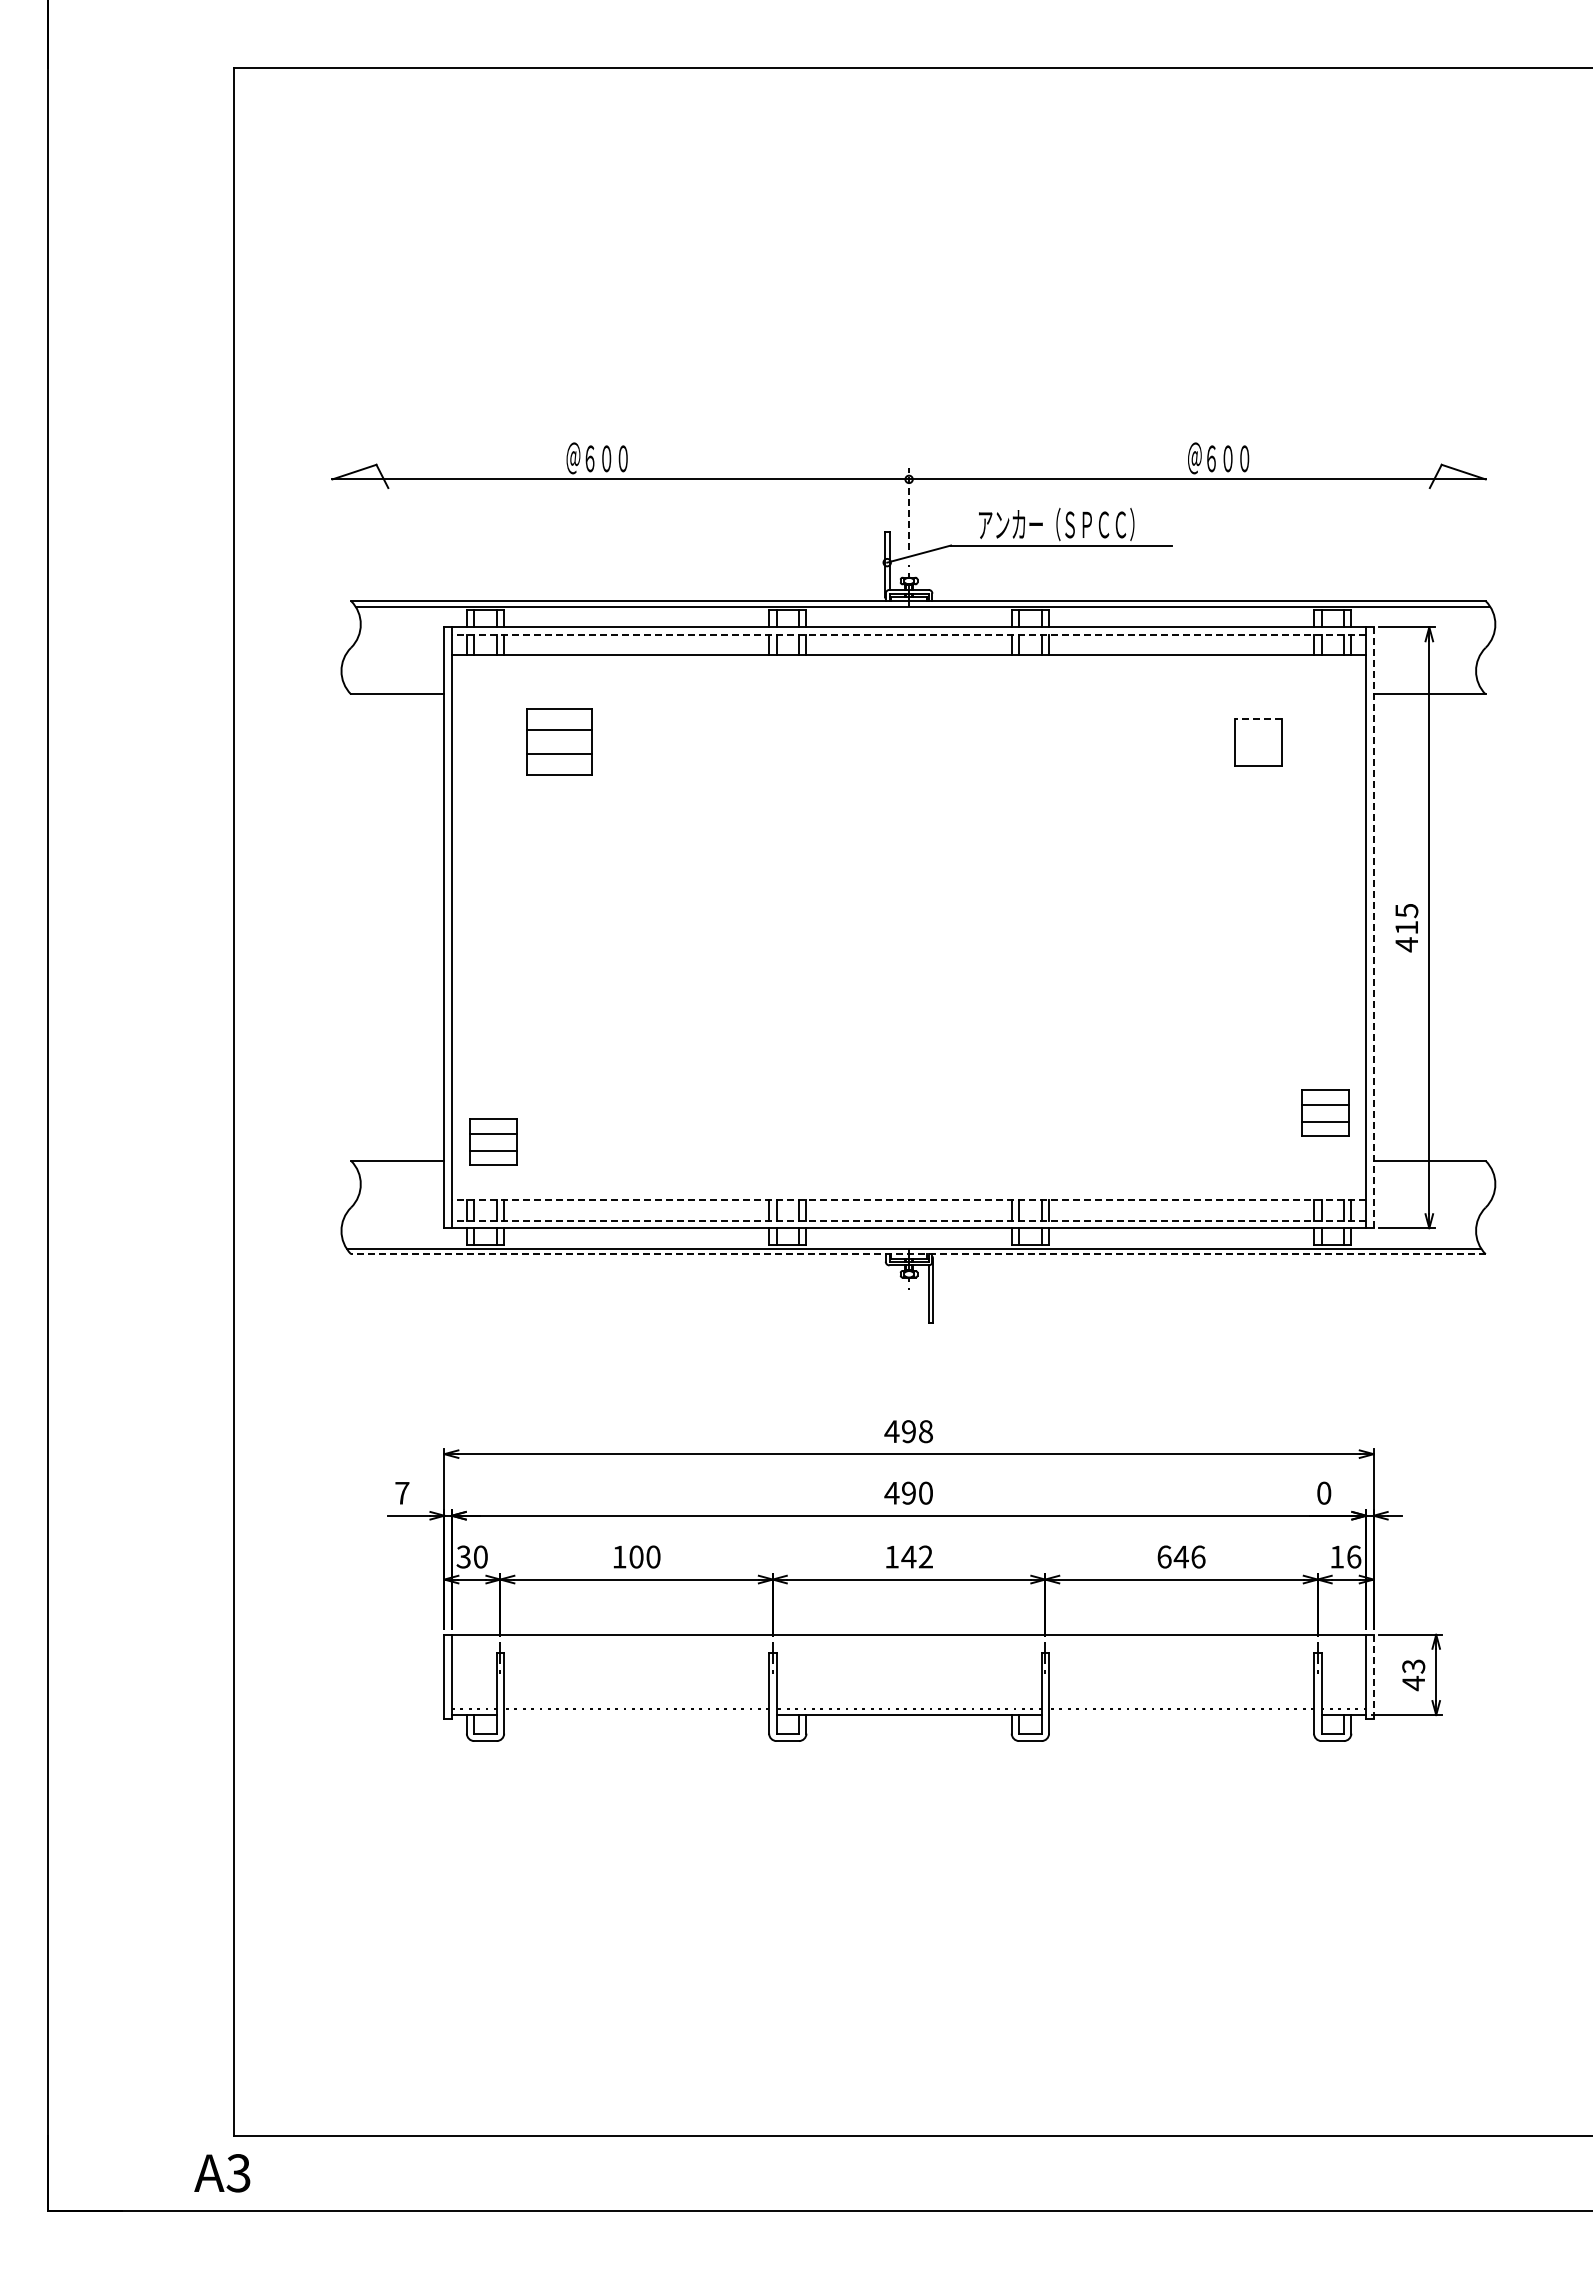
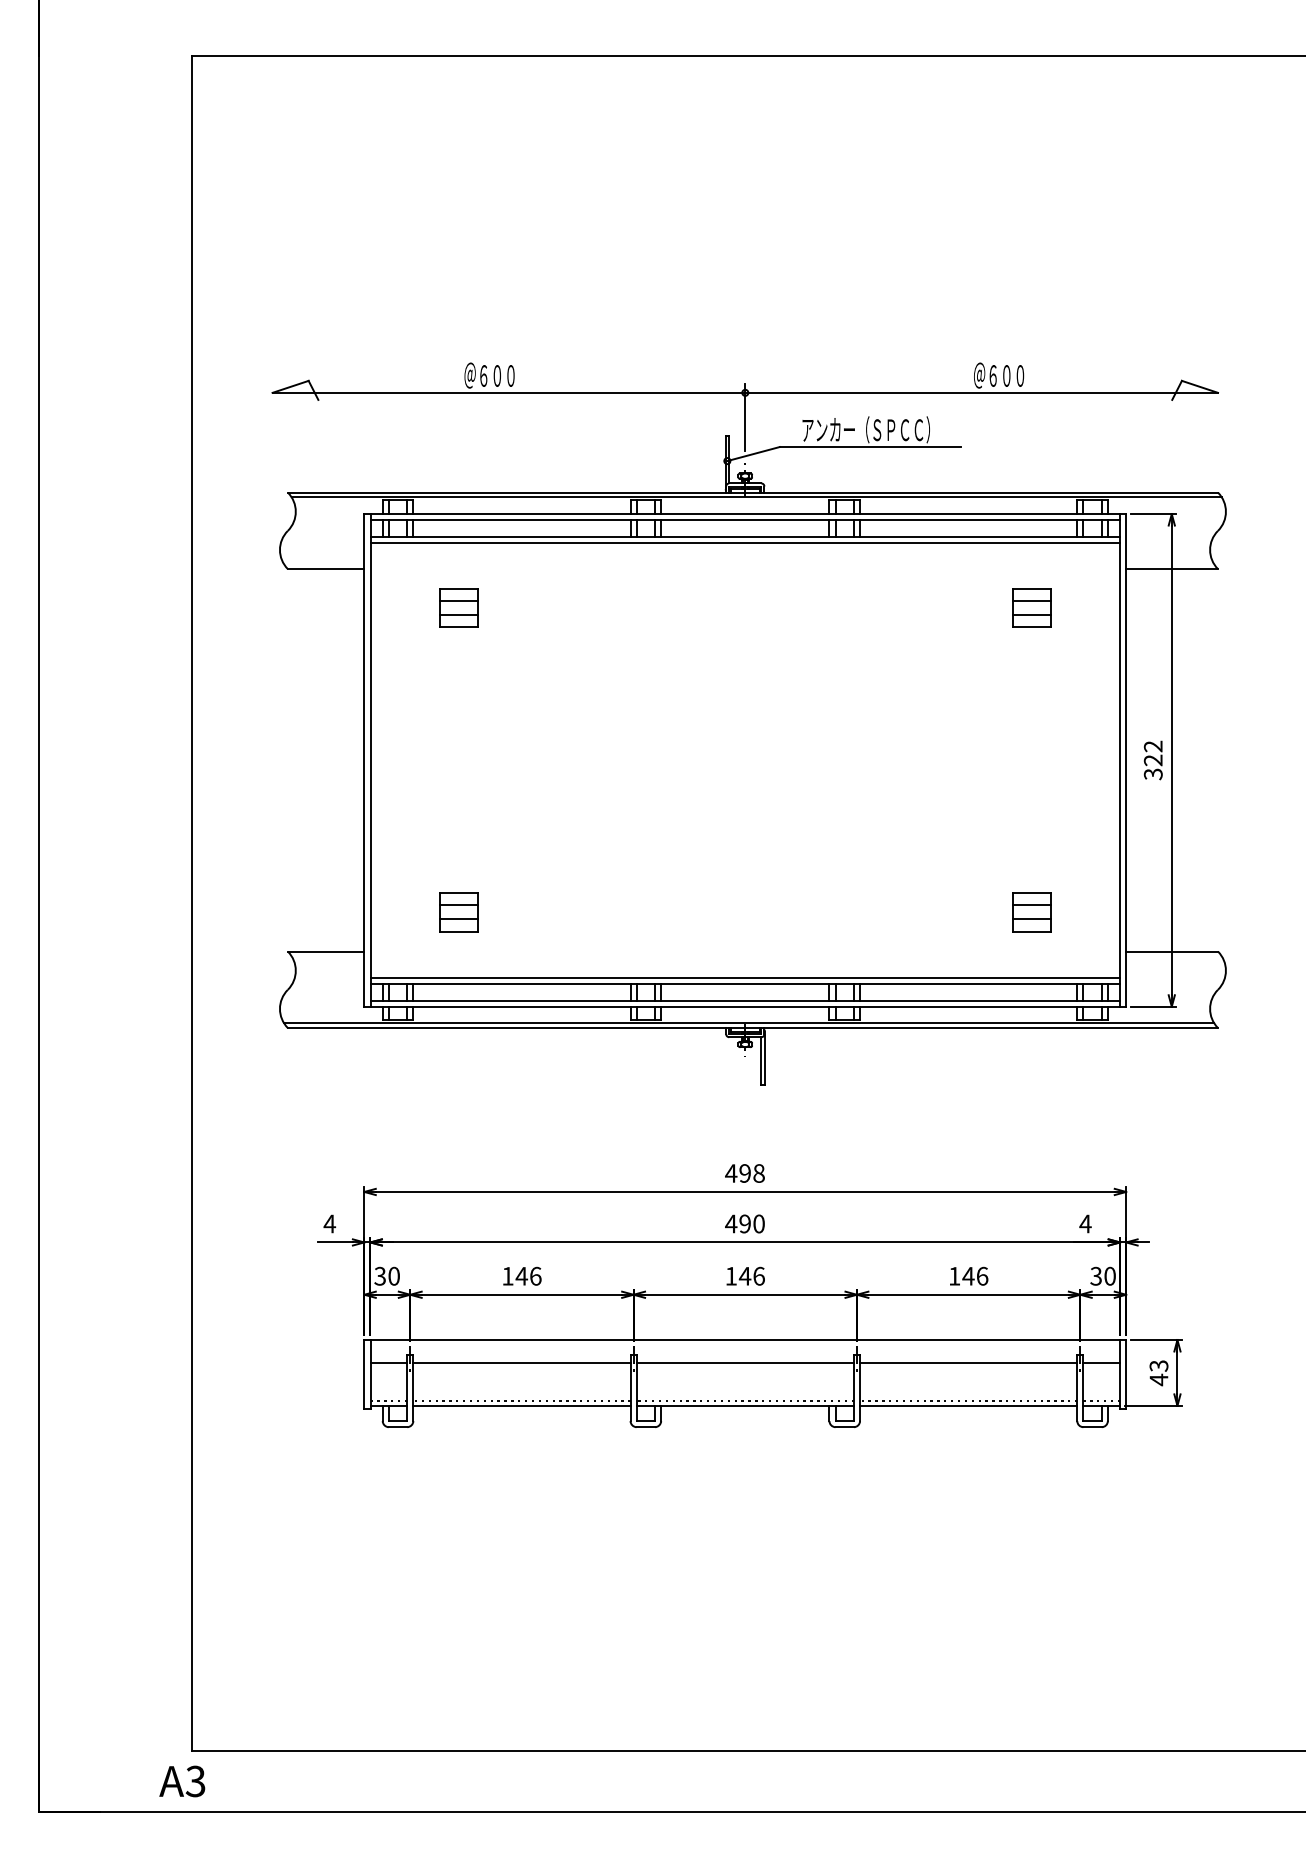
line: (909, 509) -> (745, 417), dashed -> solid
line: (908, 634) -> (744, 520), dashed -> solid
line: (908, 662) -> (744, 542), added
line: (1258, 718) -> (1031, 588), dashed -> solid
line: (1258, 733) -> (1031, 601), added
part: (559, 742) -> (458, 608), size x0.71
line: (1258, 750) -> (1031, 615), added
text: (1406, 927) -> (1153, 760), 415 -> 322
line: (1373, 928) -> (1126, 761), dashed -> solid
part: (1325, 1112) -> (1031, 911), moved
part: (493, 1141) -> (458, 911), moved
line: (908, 1192) -> (744, 977), added
line: (908, 1200) -> (744, 984), dashed -> solid
line: (908, 1220) -> (744, 1000), dashed -> solid
line: (917, 1254) -> (752, 1028), dashed -> solid
text: (1323, 1492) -> (1085, 1223), 0 -> 4
text: (401, 1493) -> (329, 1224), 7 -> 4
text: (644, 1556) -> (528, 1275), 100 -> 146
text: (925, 1556) -> (758, 1275), 142 -> 146
text: (1164, 1556) -> (954, 1275), 646 -> 146
text: (1345, 1556) -> (1103, 1275), 16 -> 30
line: (473, 1662) -> (388, 1362), added
line: (636, 1662) -> (521, 1362), added
line: (908, 1662) -> (744, 1362), added
line: (1181, 1662) -> (968, 1362), added
line: (1343, 1662) -> (1101, 1362), added
line: (1373, 1676) -> (1126, 1374), dashed -> solid
line: (636, 1714) -> (521, 1405), added
line: (1181, 1714) -> (968, 1405), added

